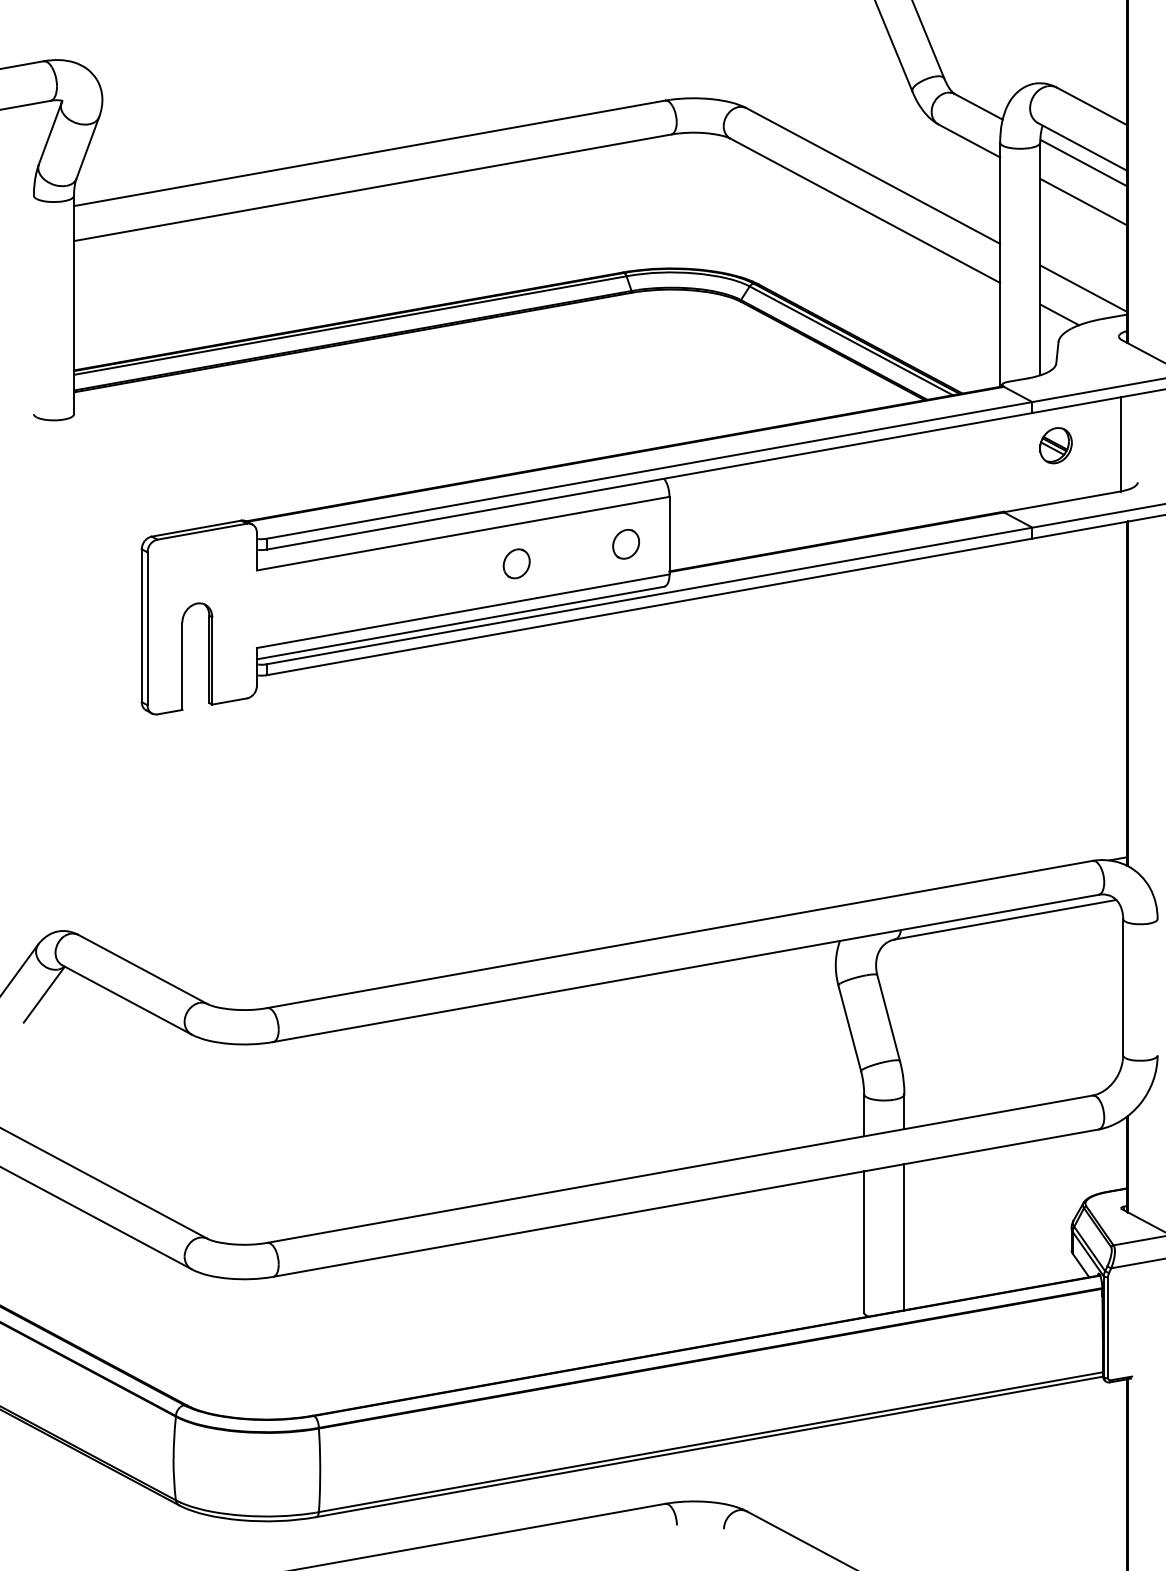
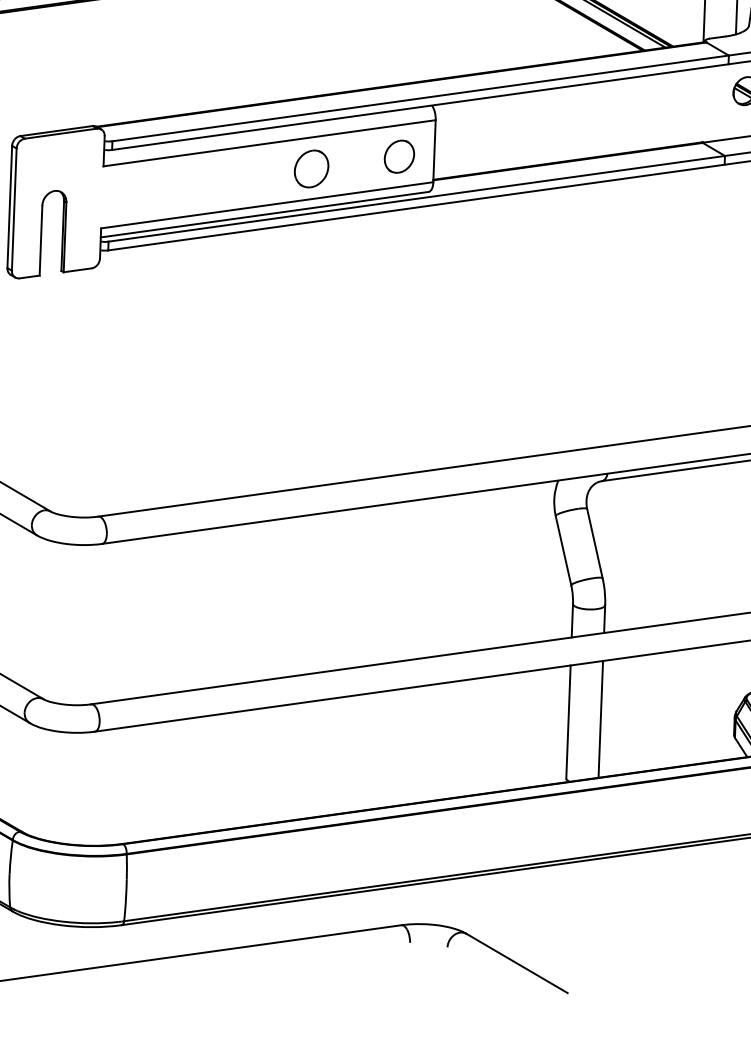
part: (626, 544) -> (399, 156), size x1.4
part: (516, 563) -> (311, 168), size x1.6

